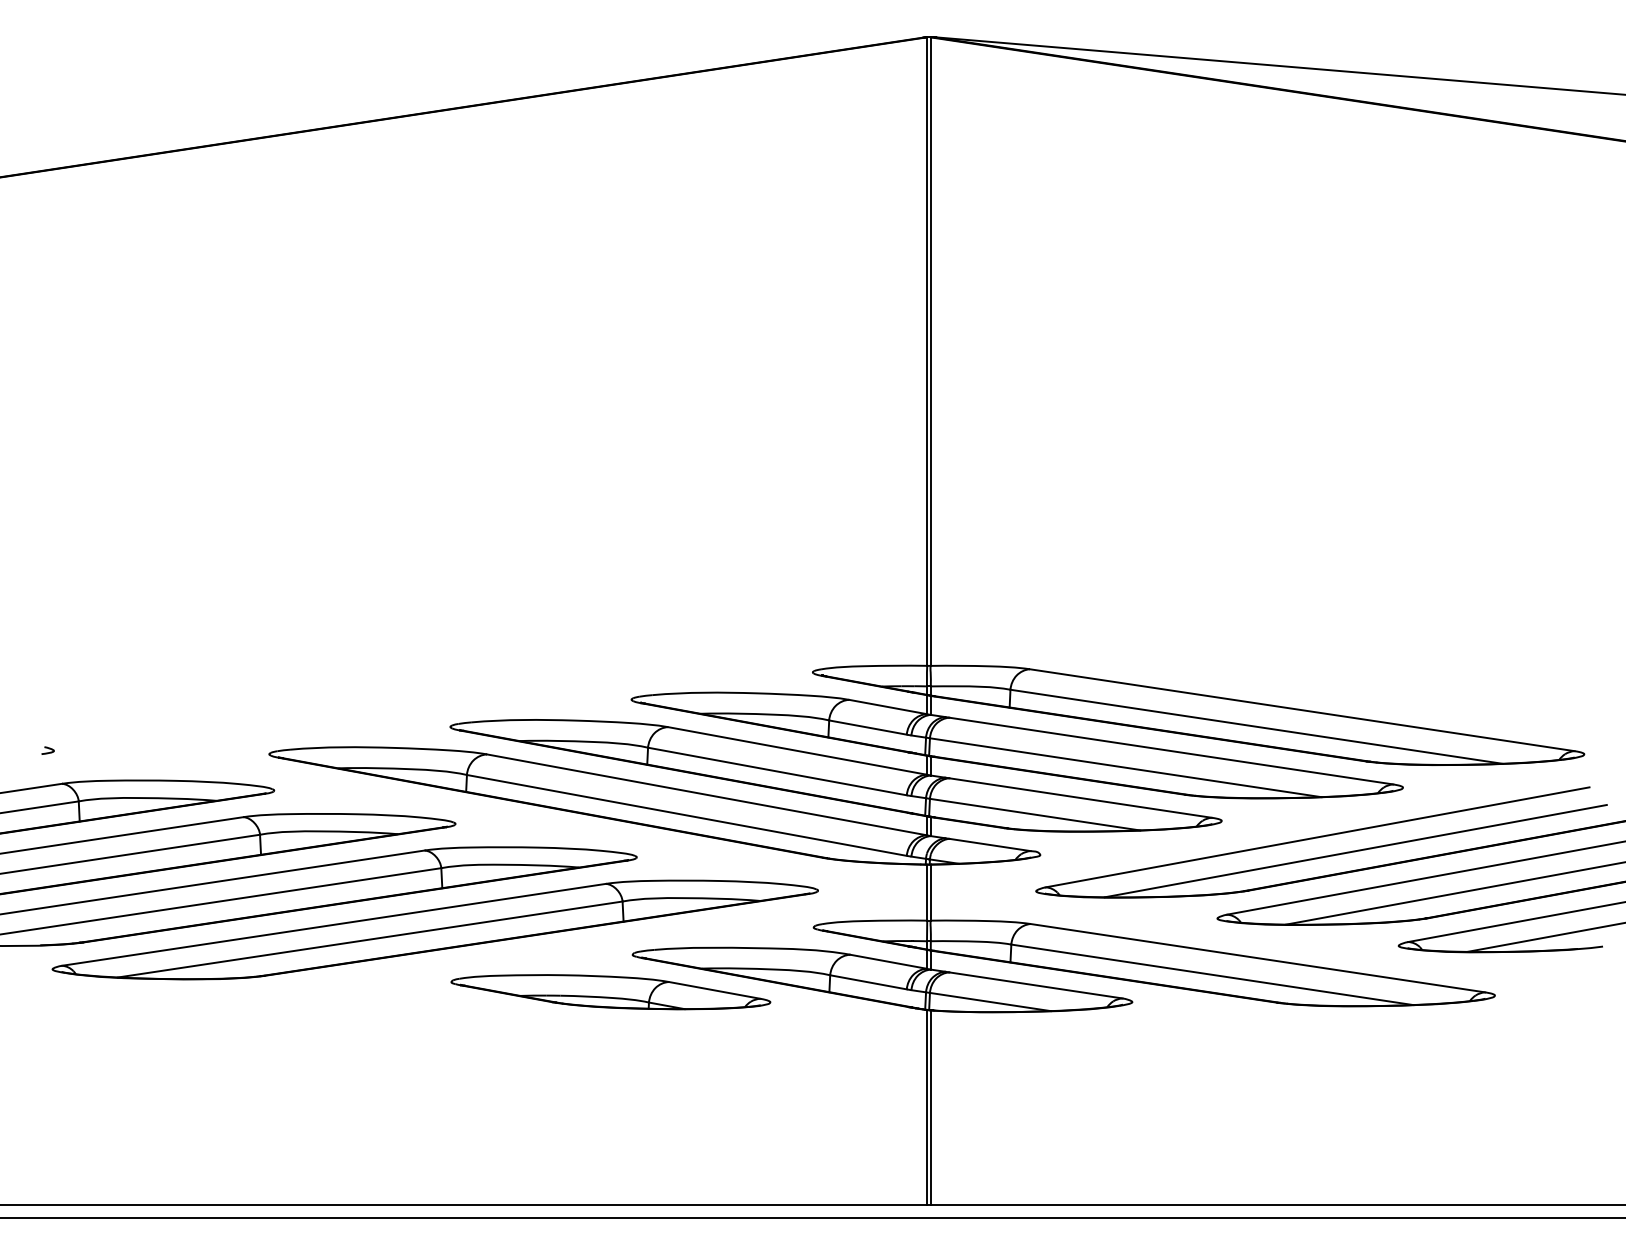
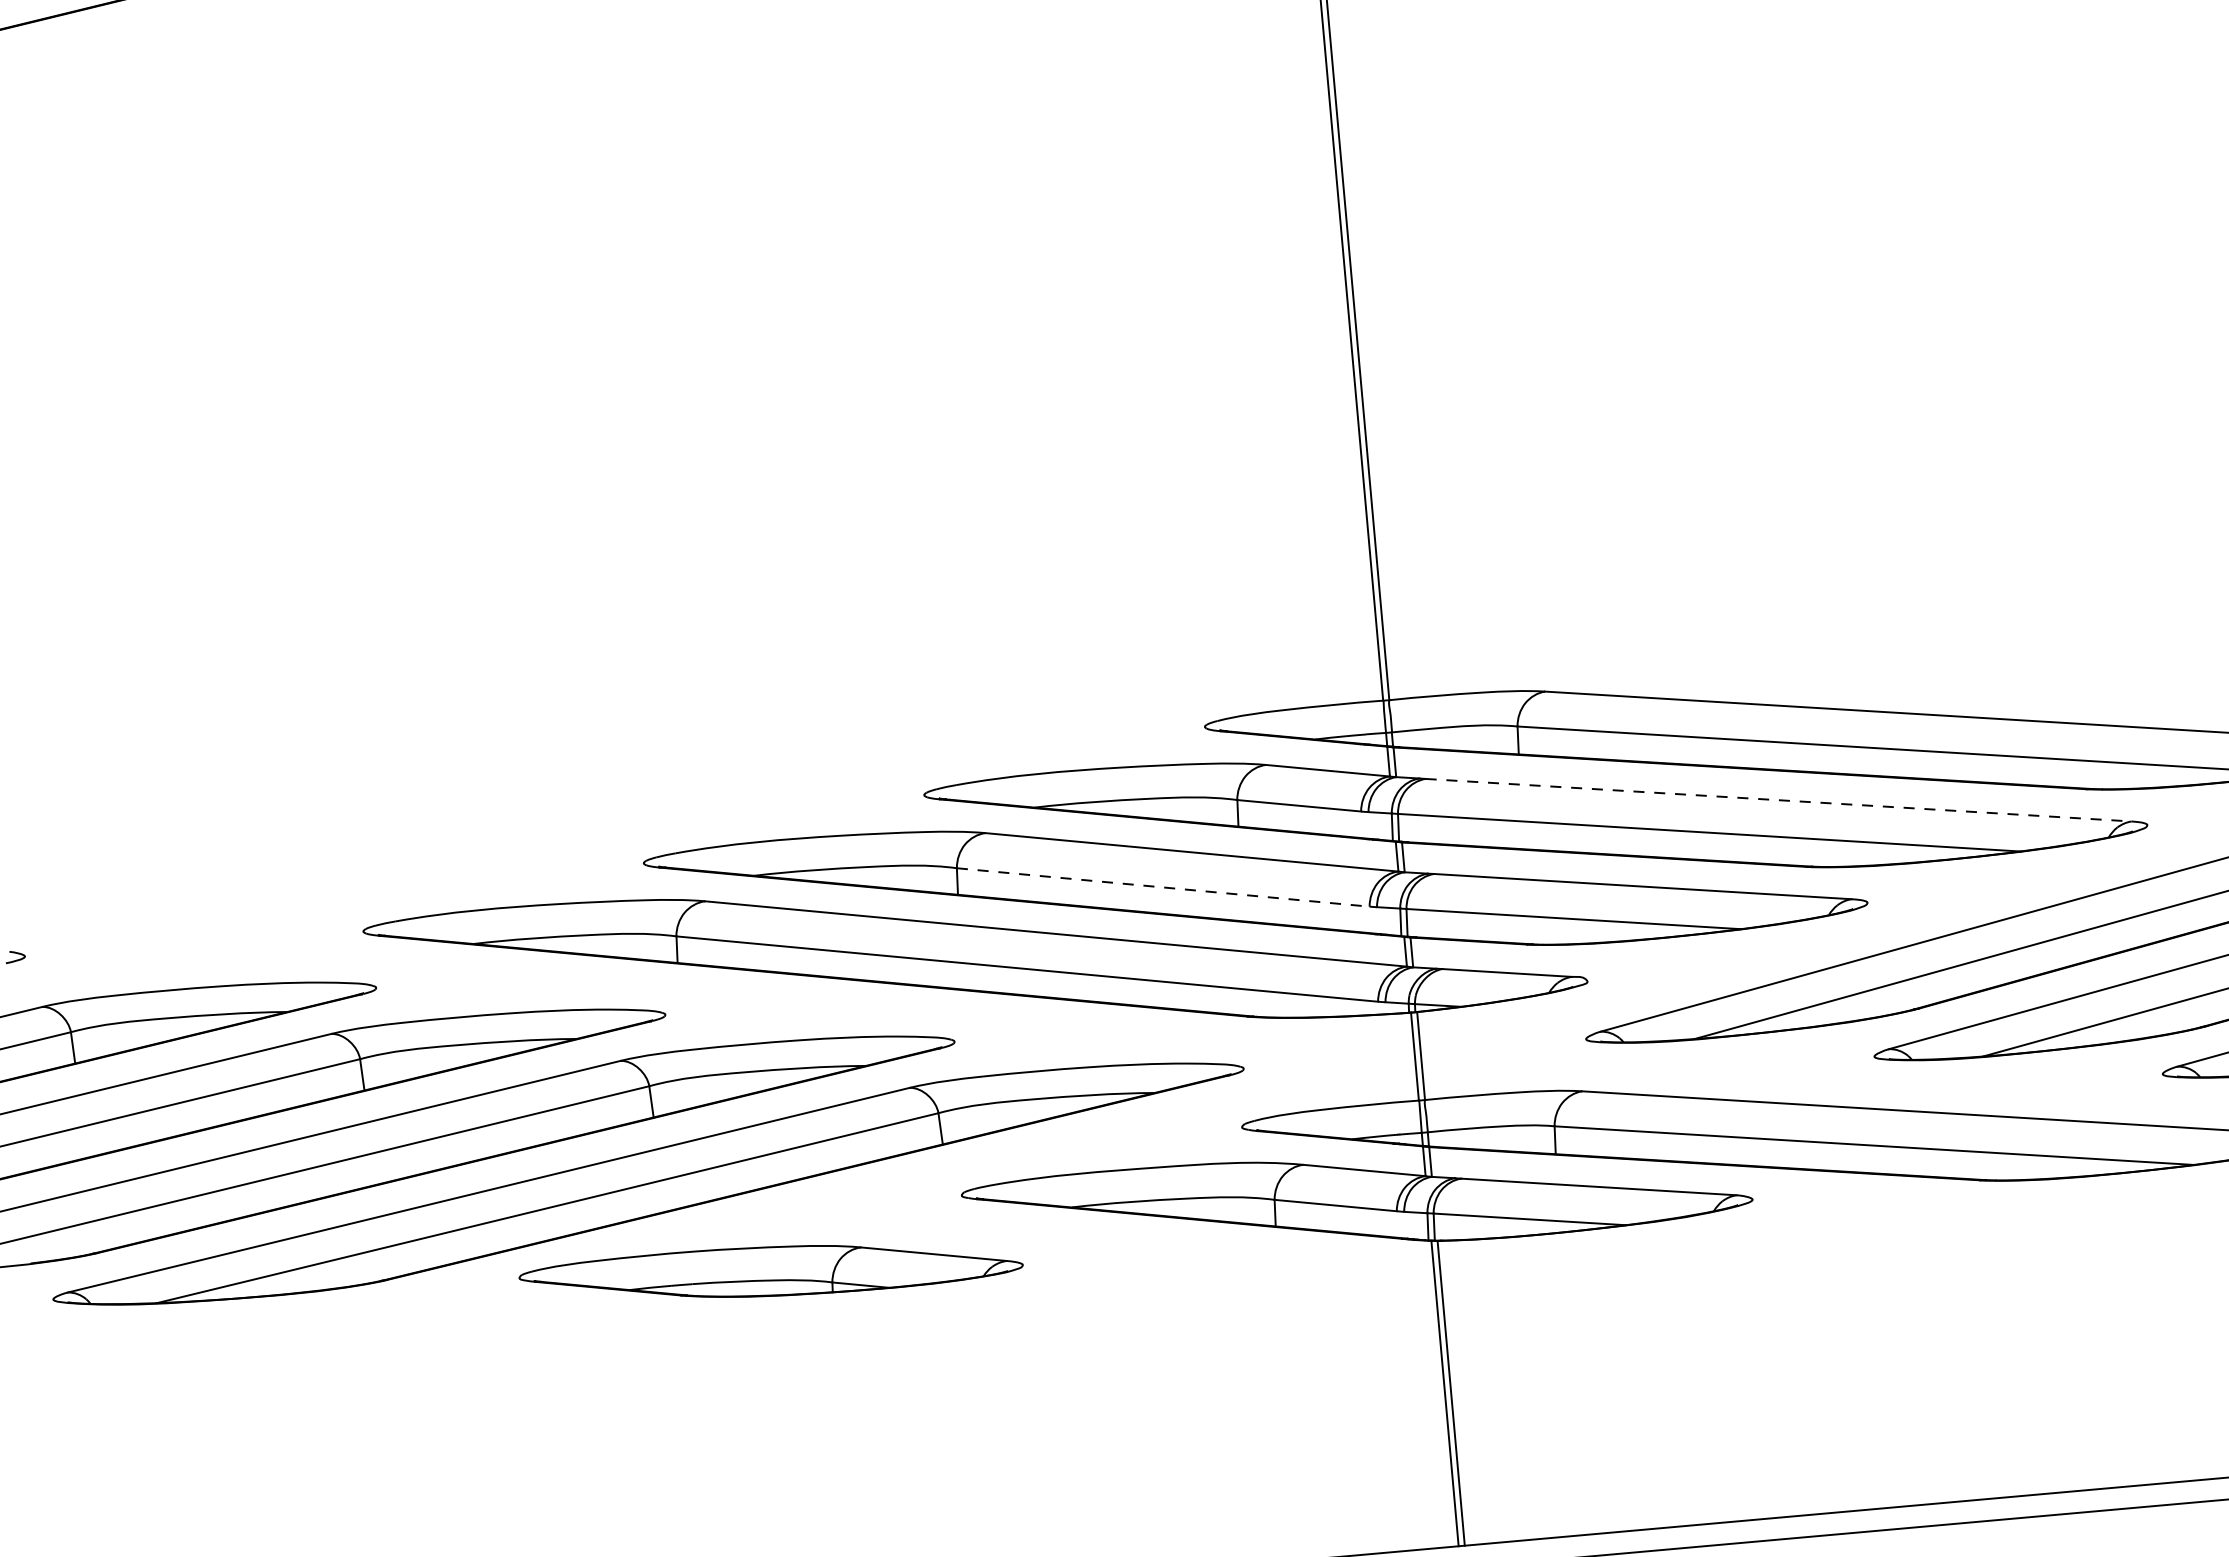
line: (1171, 751) -> (1778, 800), solid -> dashed
line: (777, 771) -> (1163, 887), solid -> dashed
part: (610, 992) -> (770, 1272), moved

